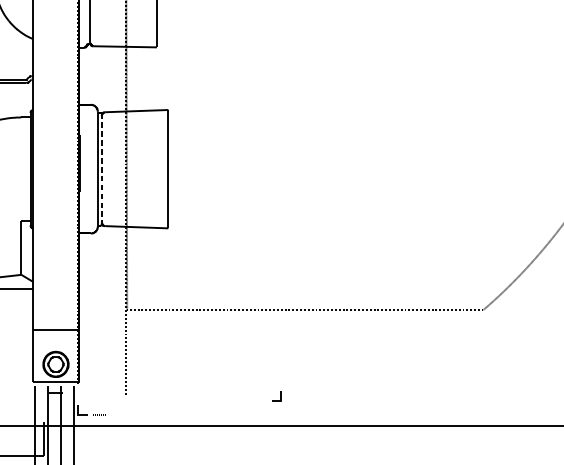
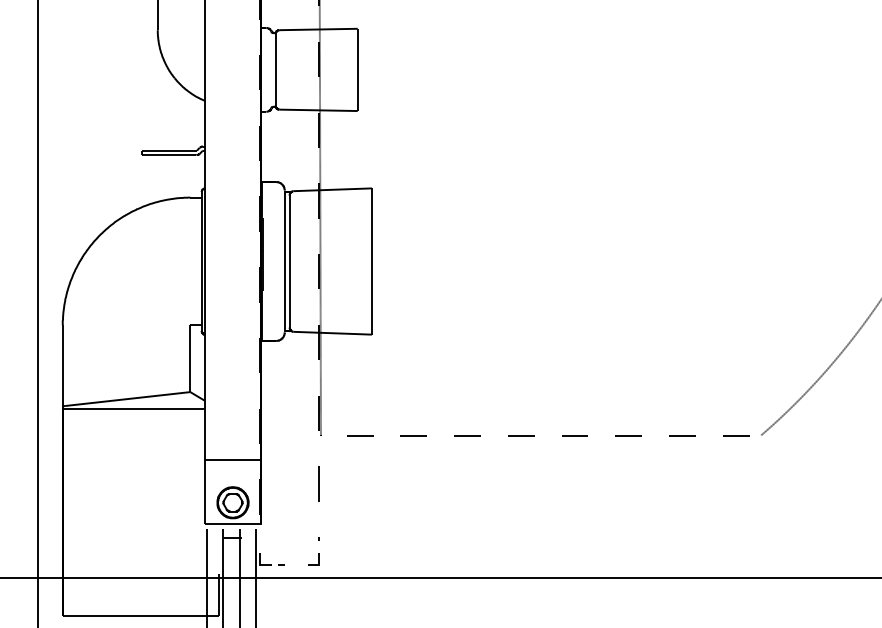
line: (101, 169) -> (289, 261), dashed -> solid
line: (280, 396) -> (318, 559), moved

